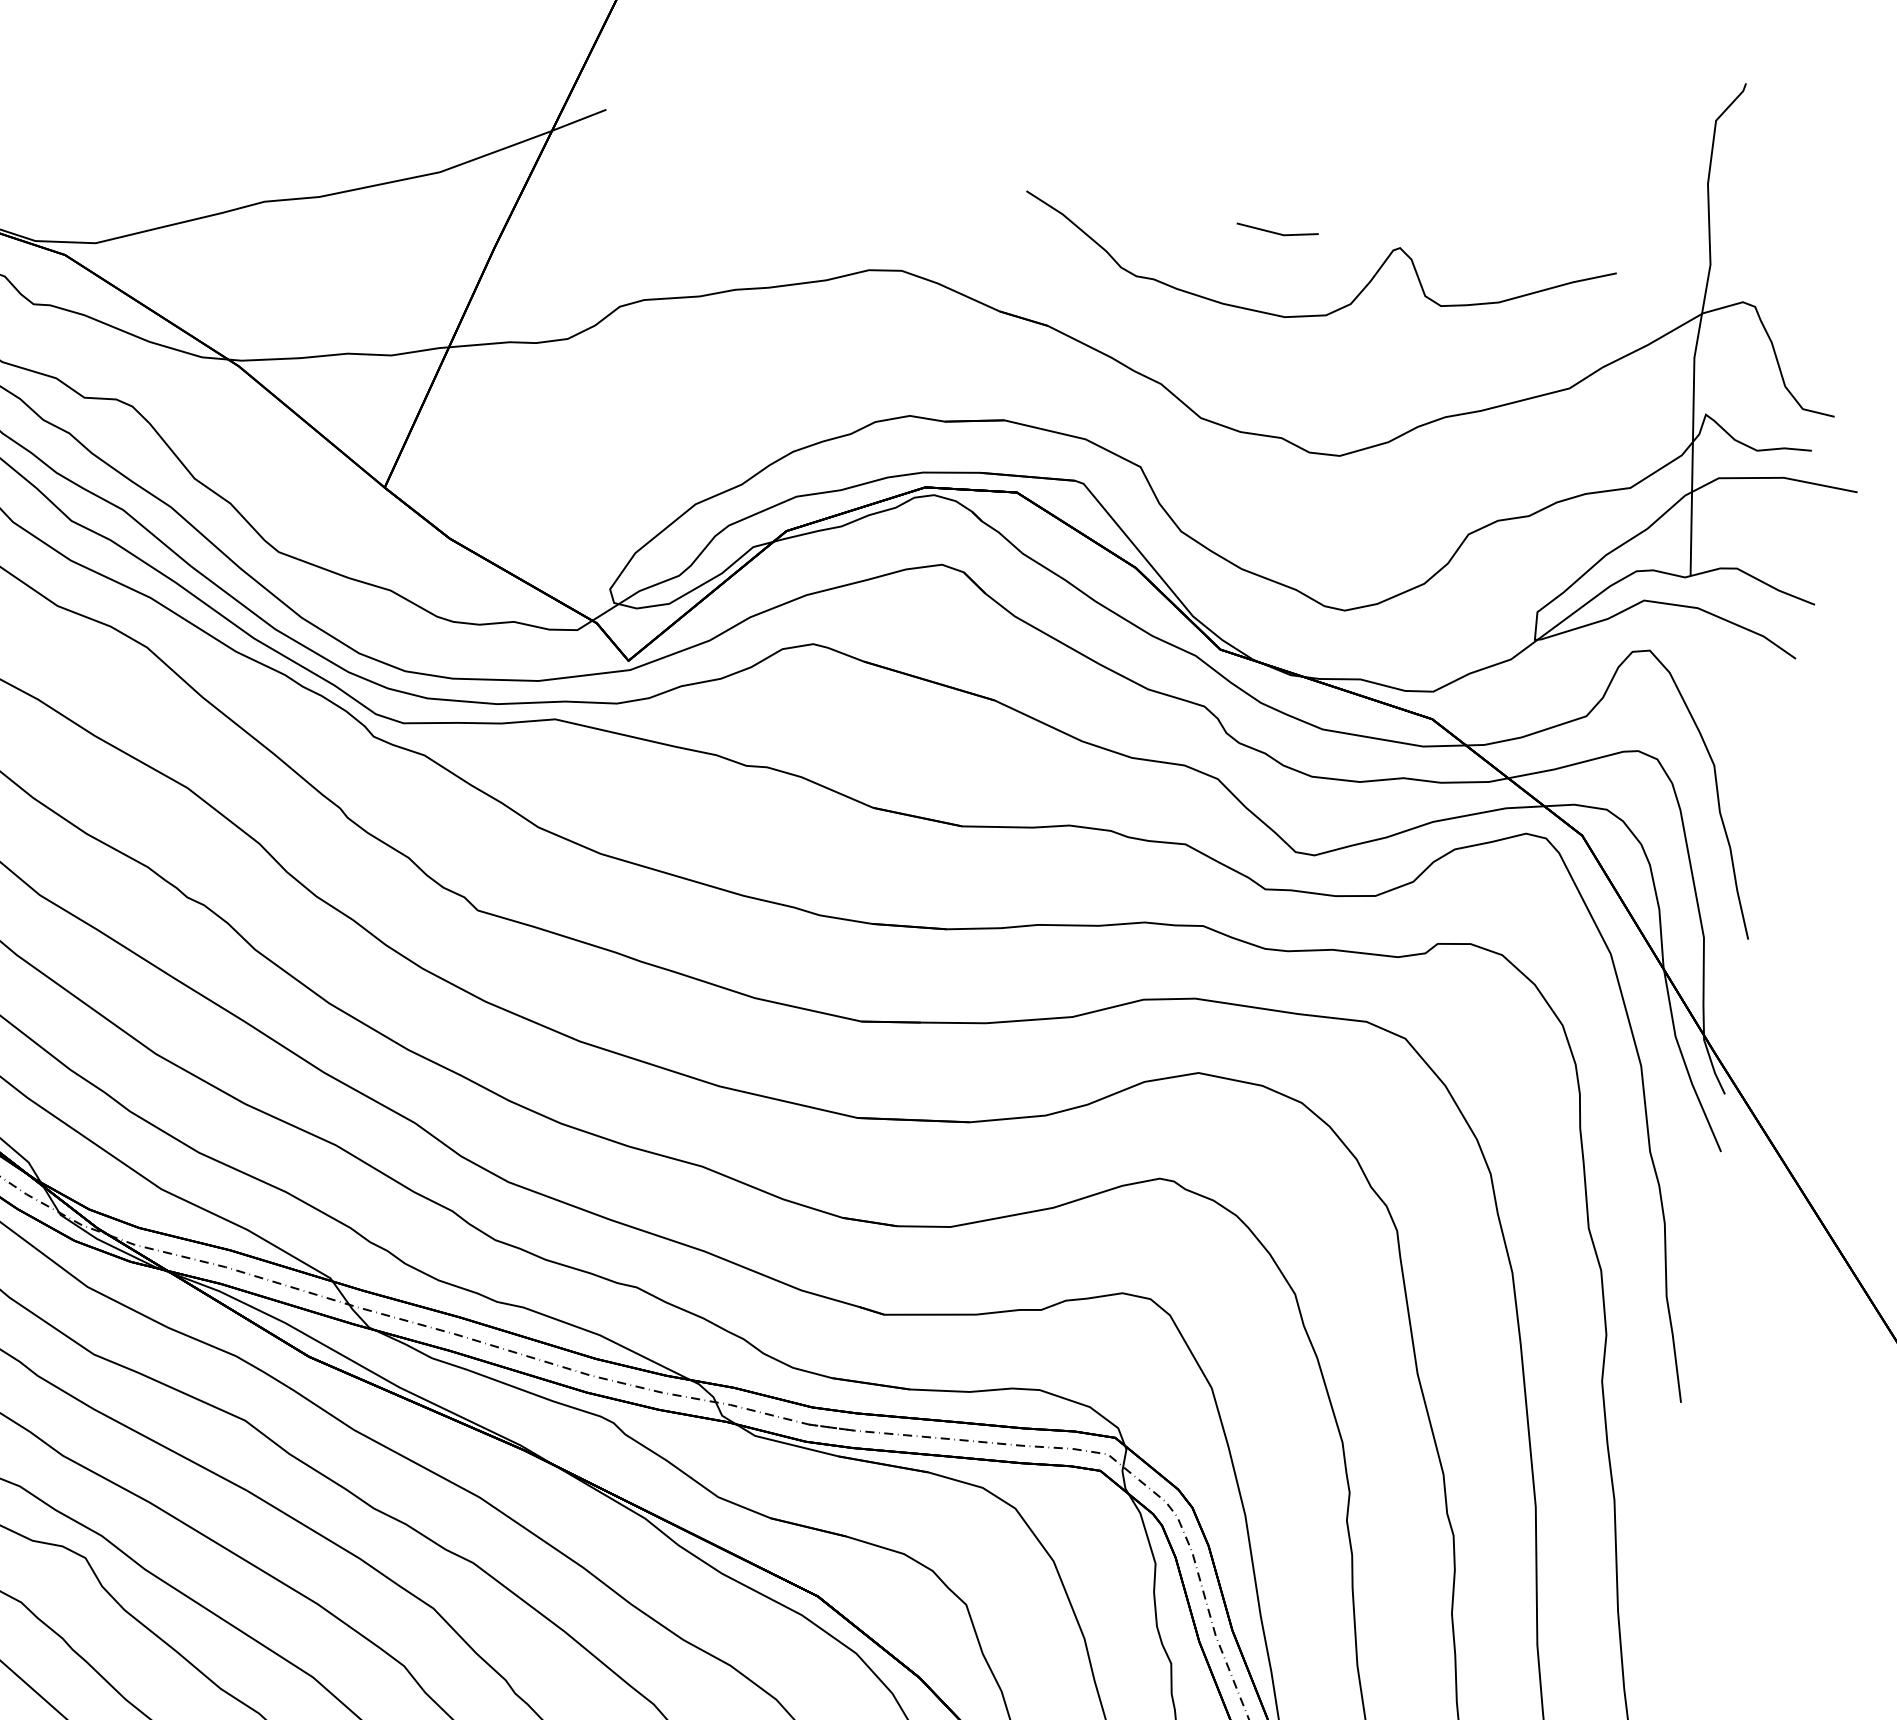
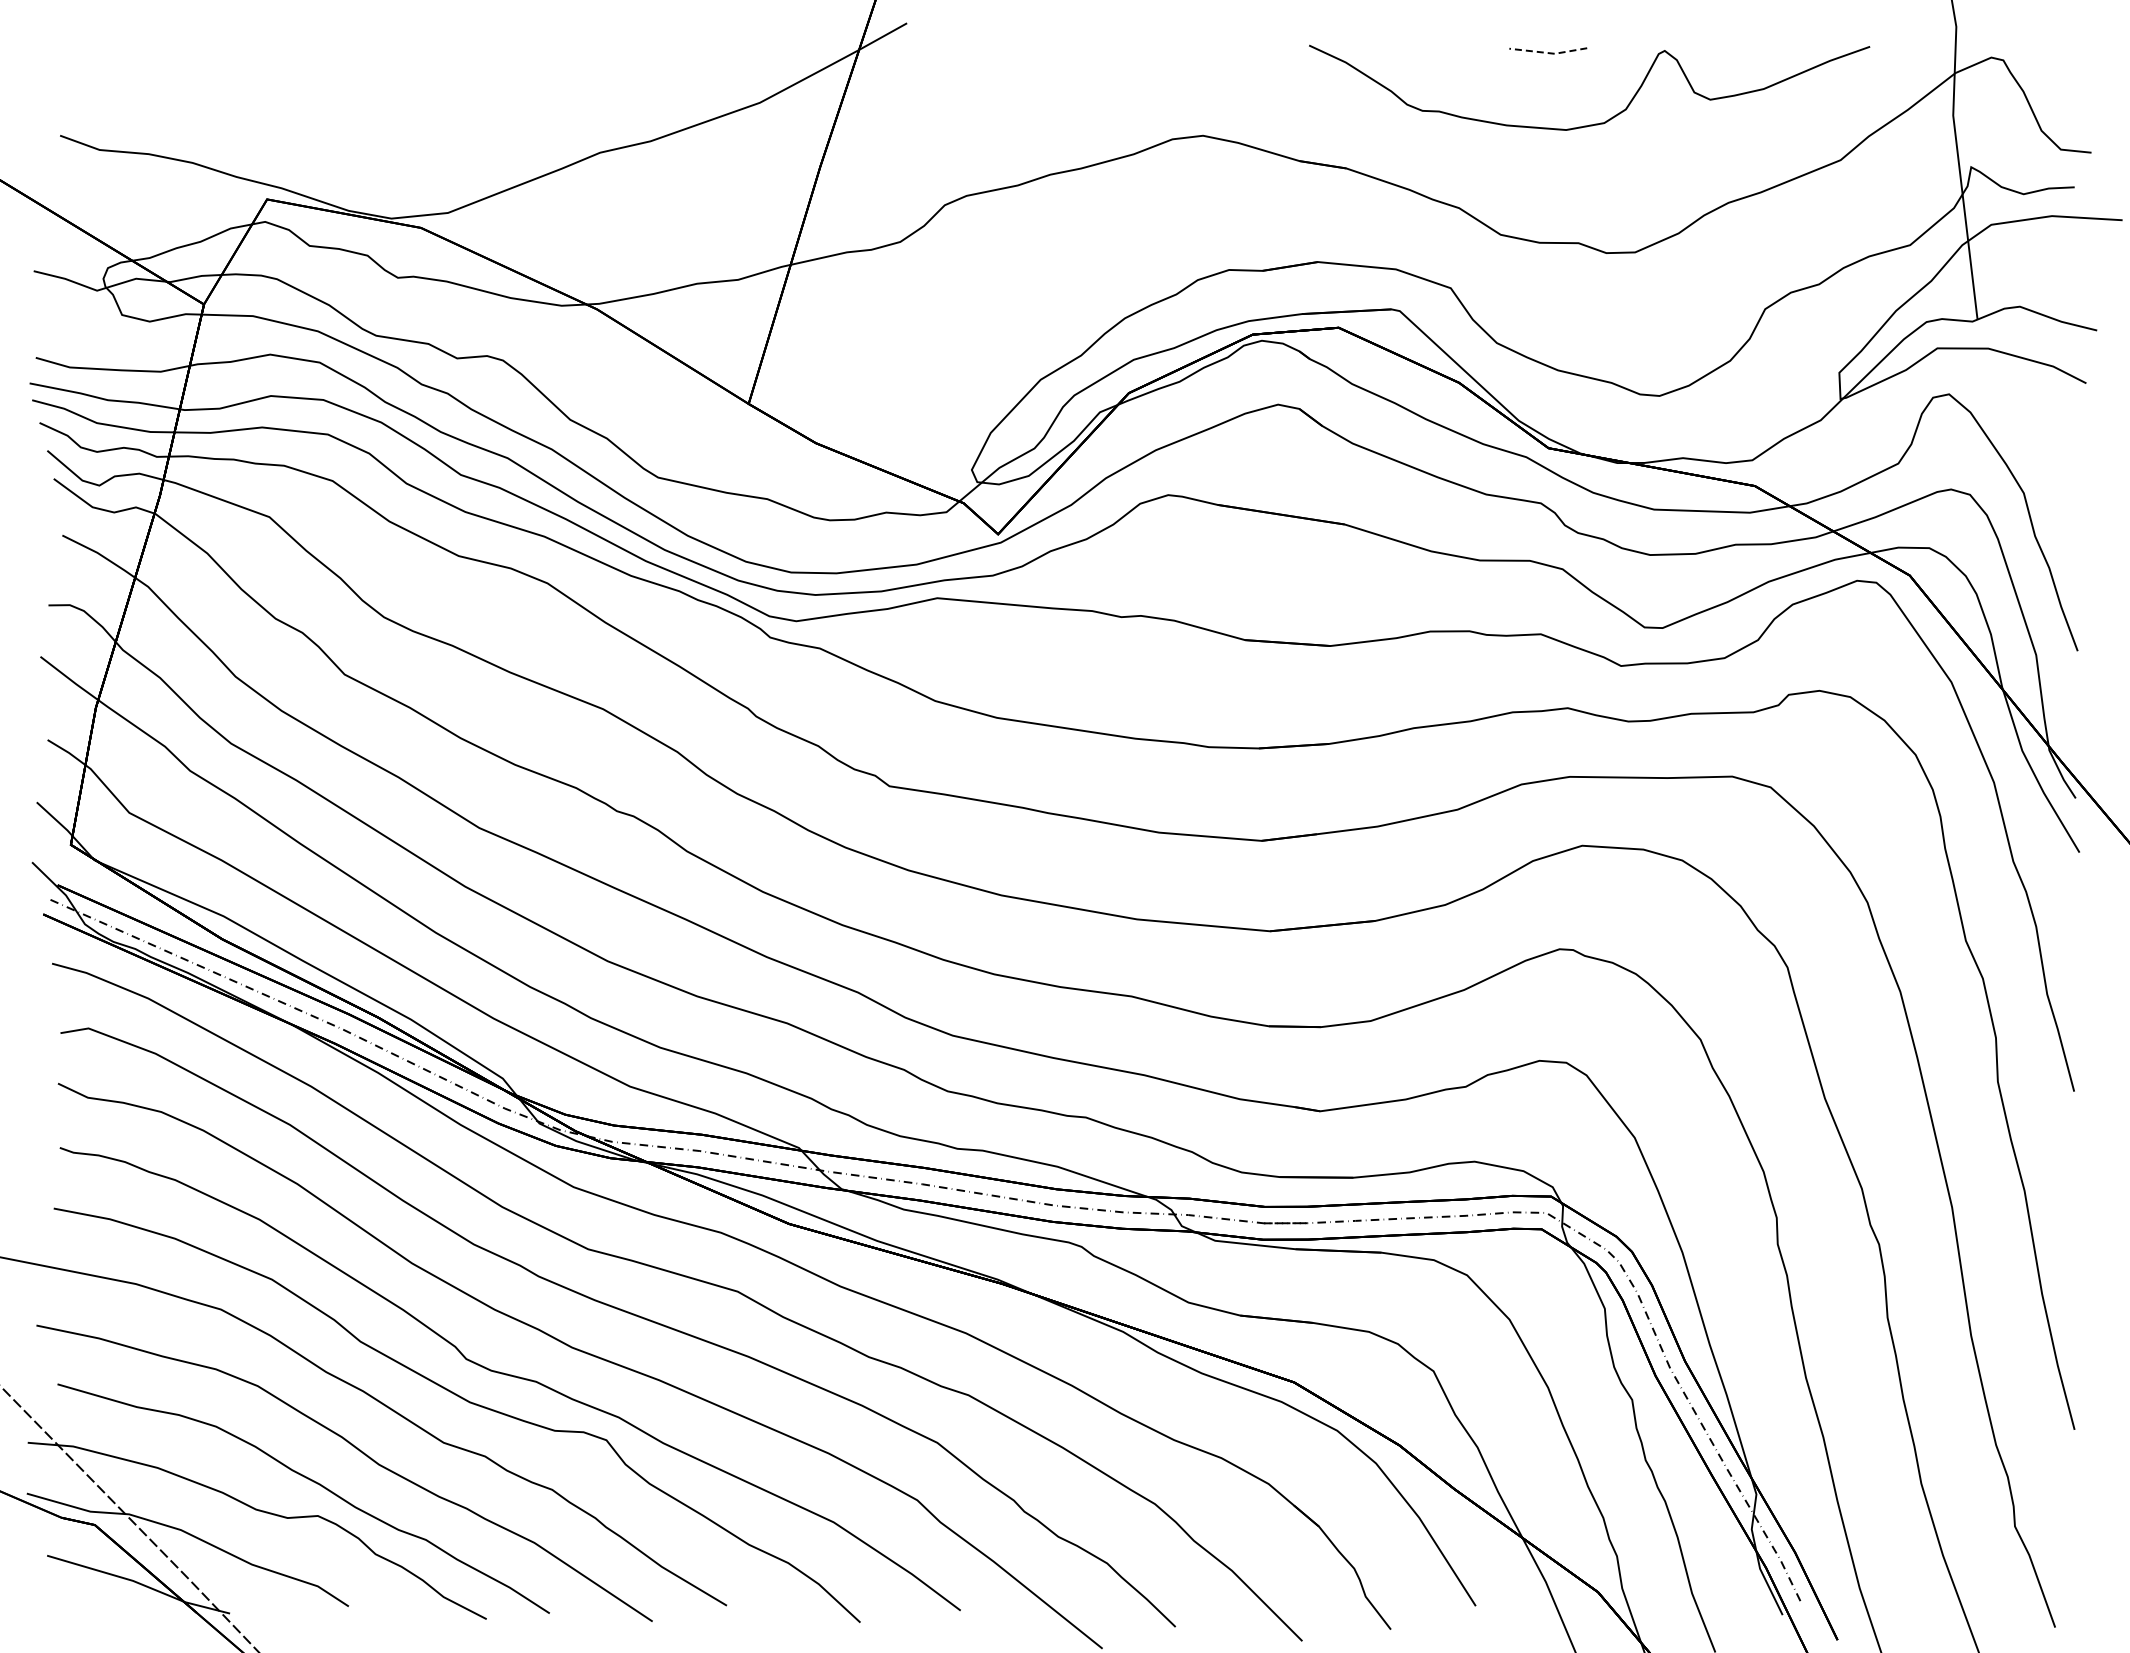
line: (1277, 234) -> (1548, 53), solid -> dashed

